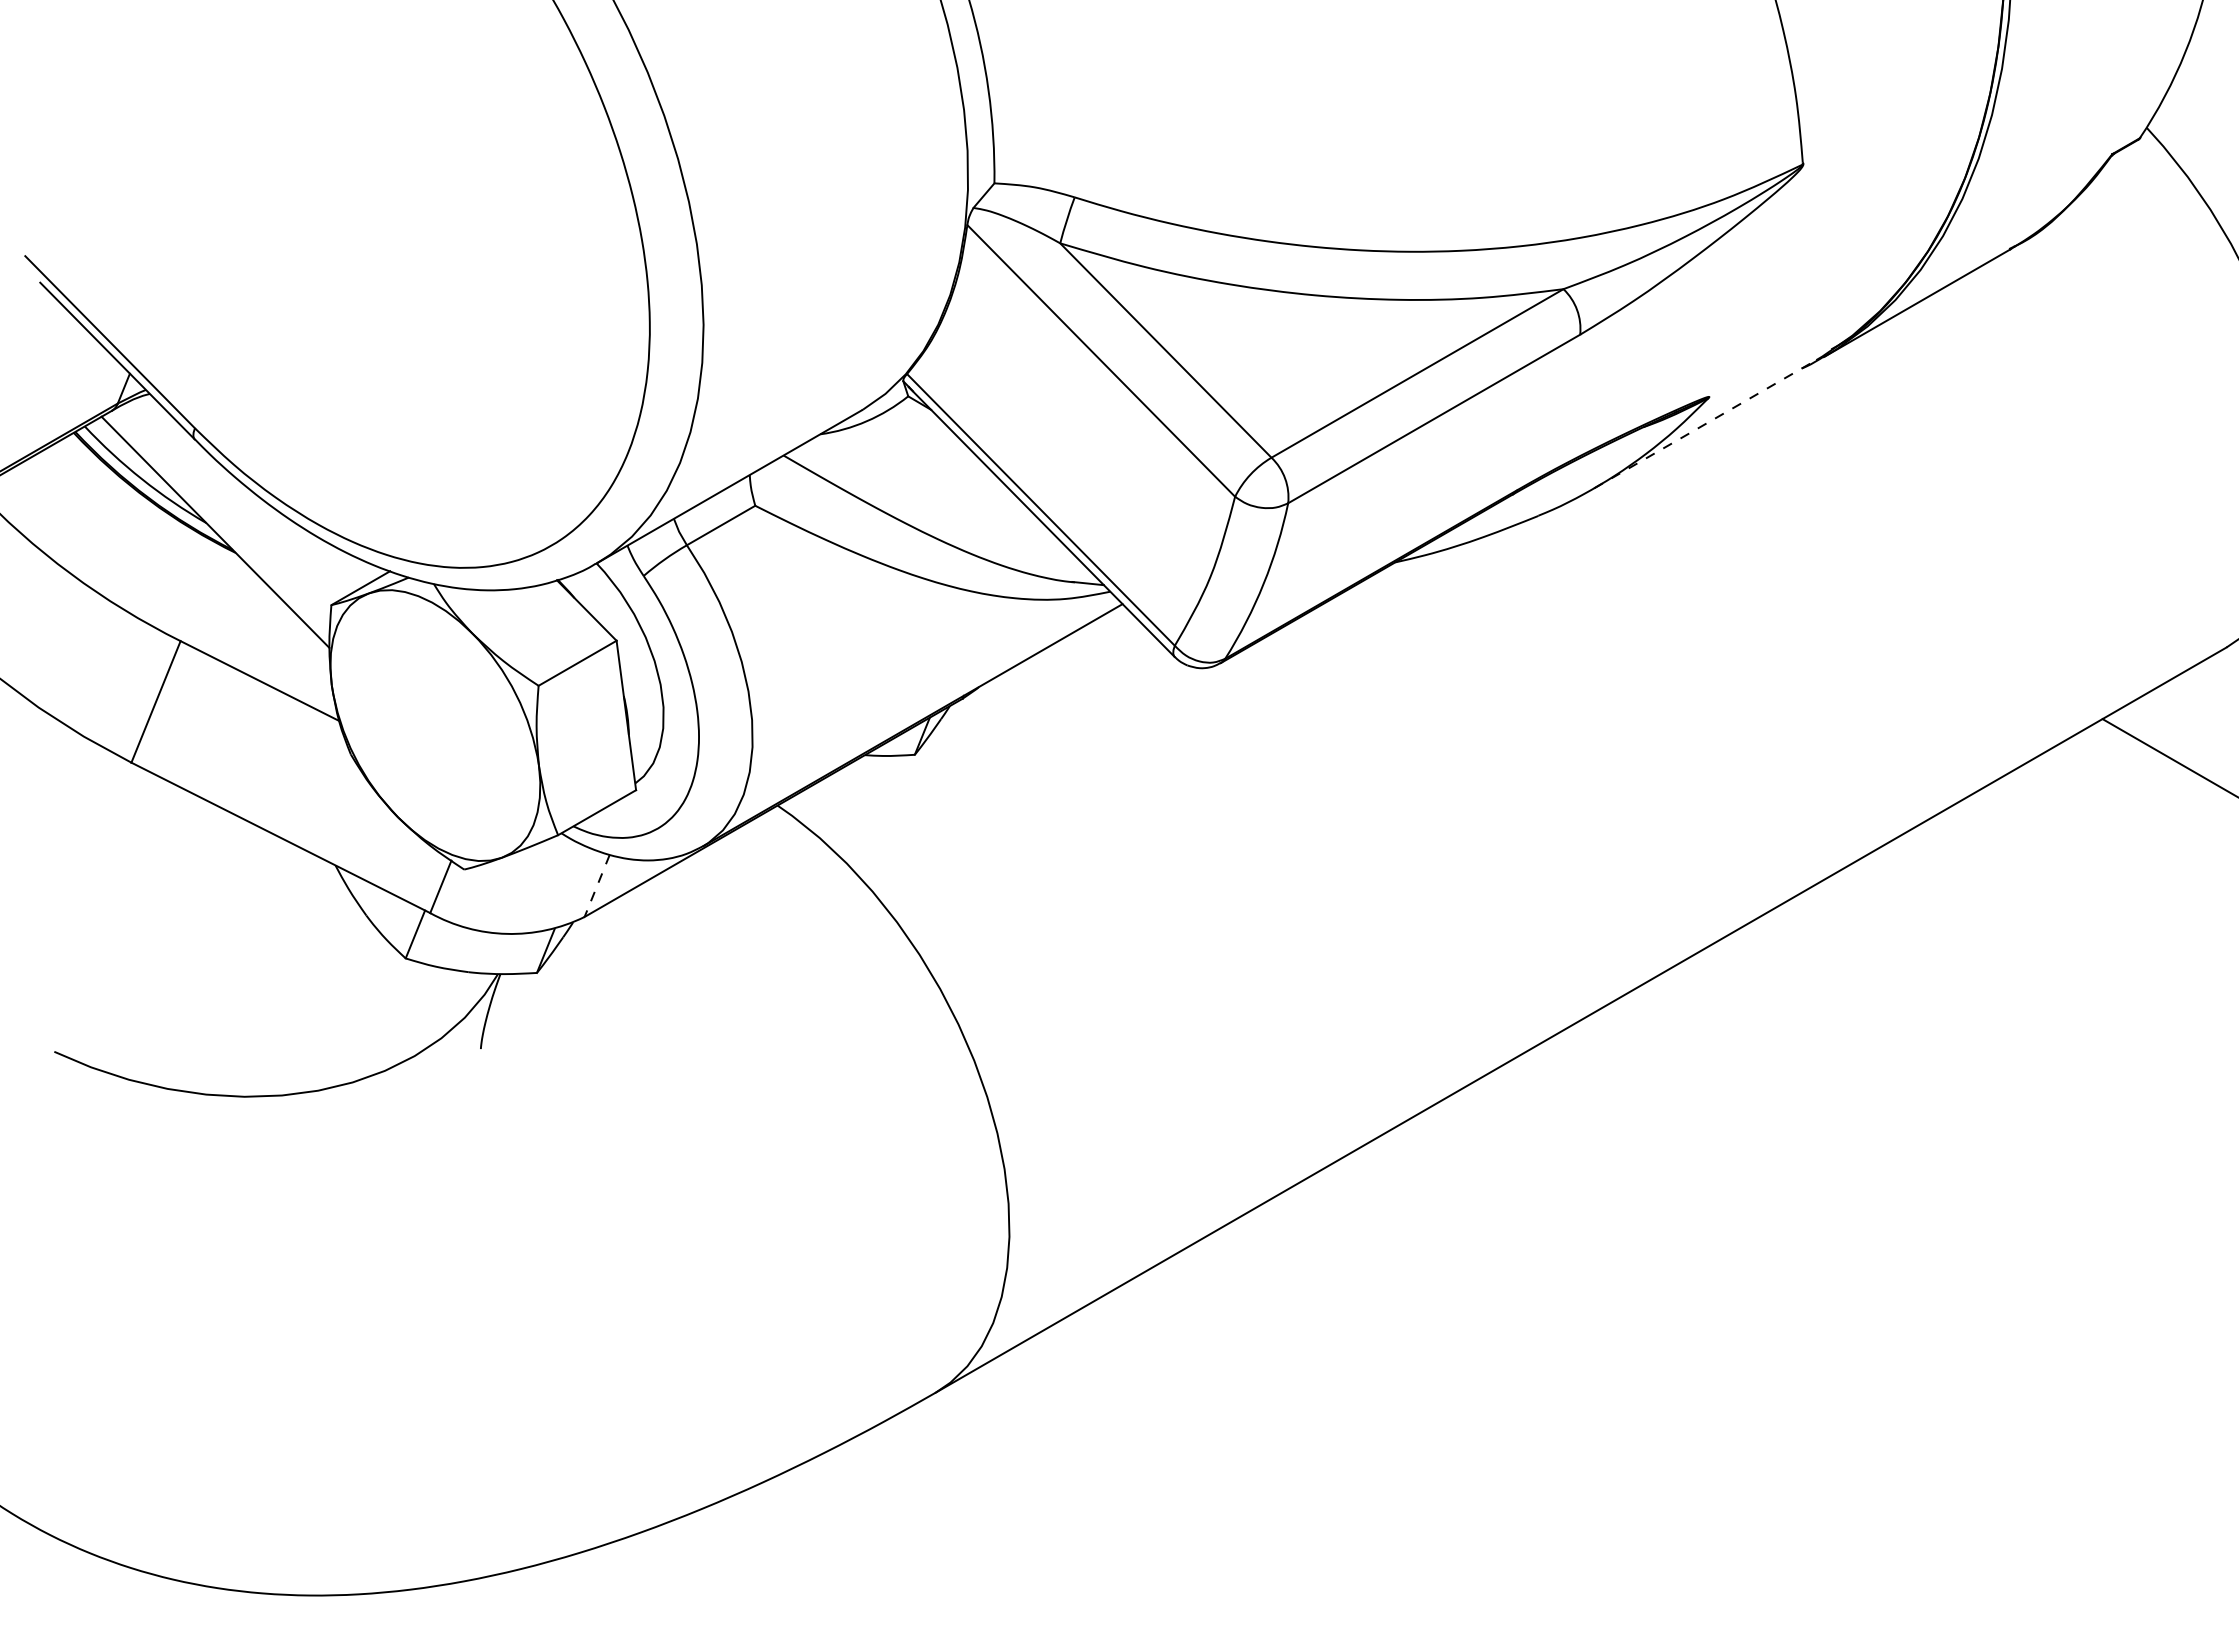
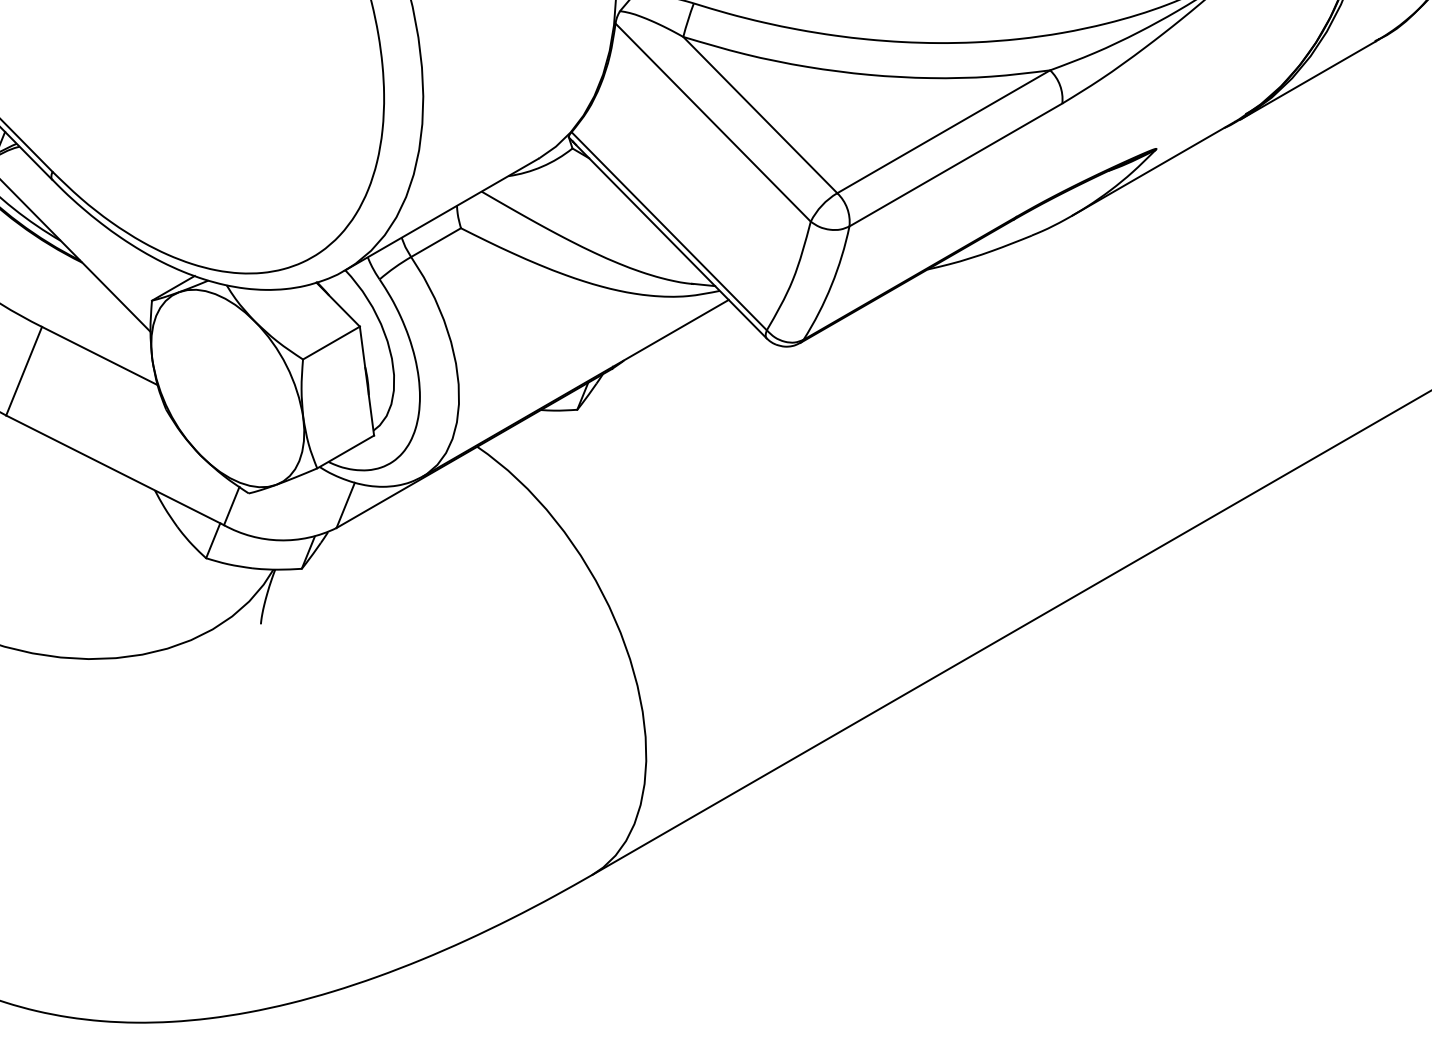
line: (1705, 424) -> (1153, 169), dashed -> solid
line: (596, 886) -> (345, 505), dashed -> solid

